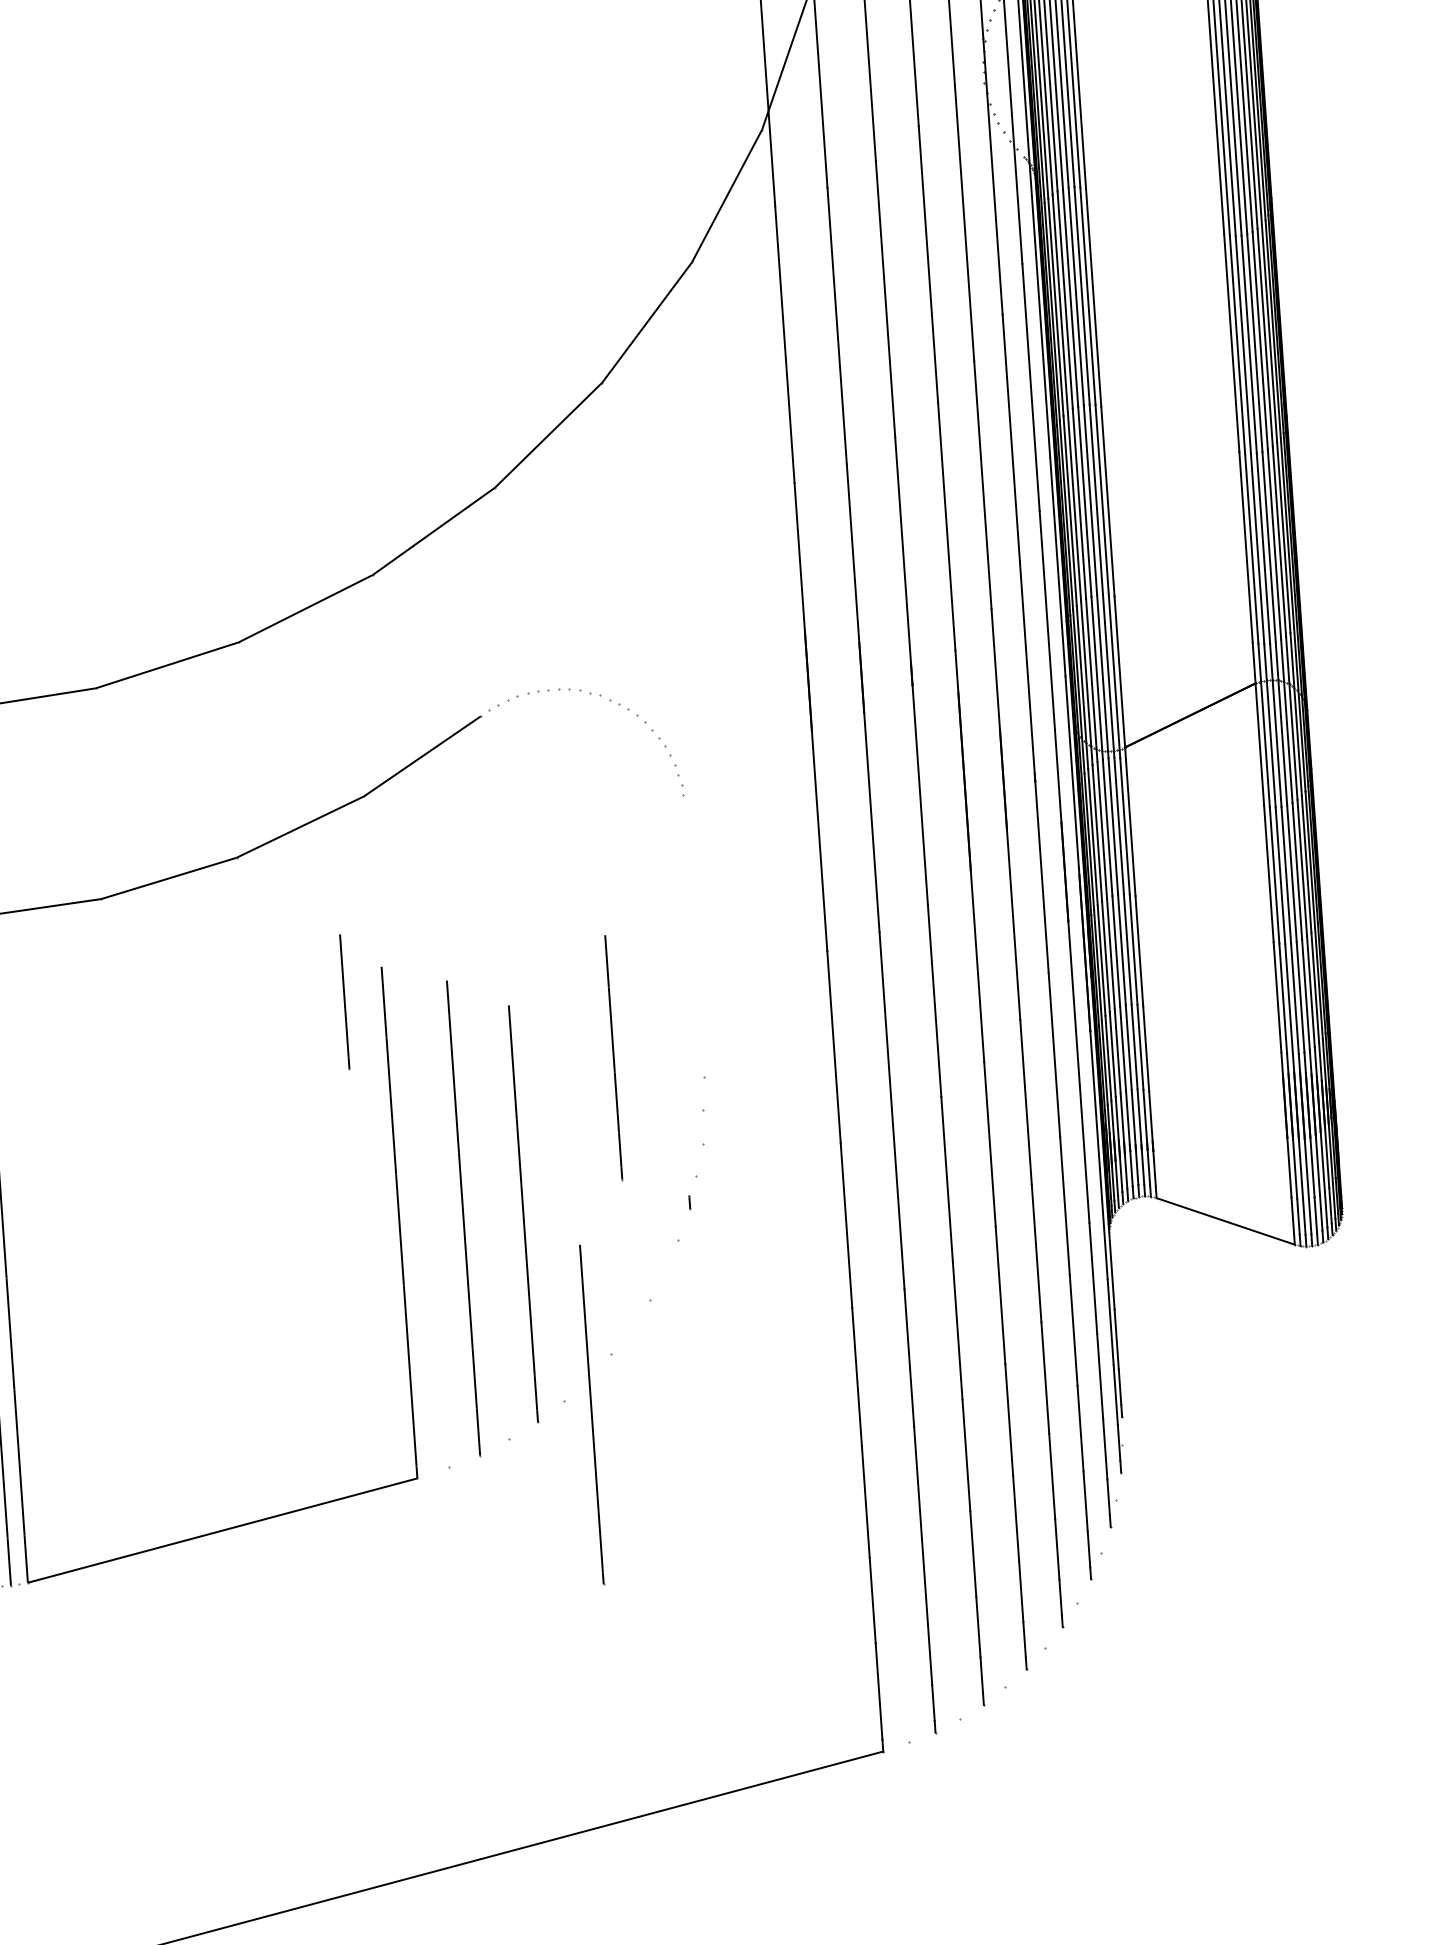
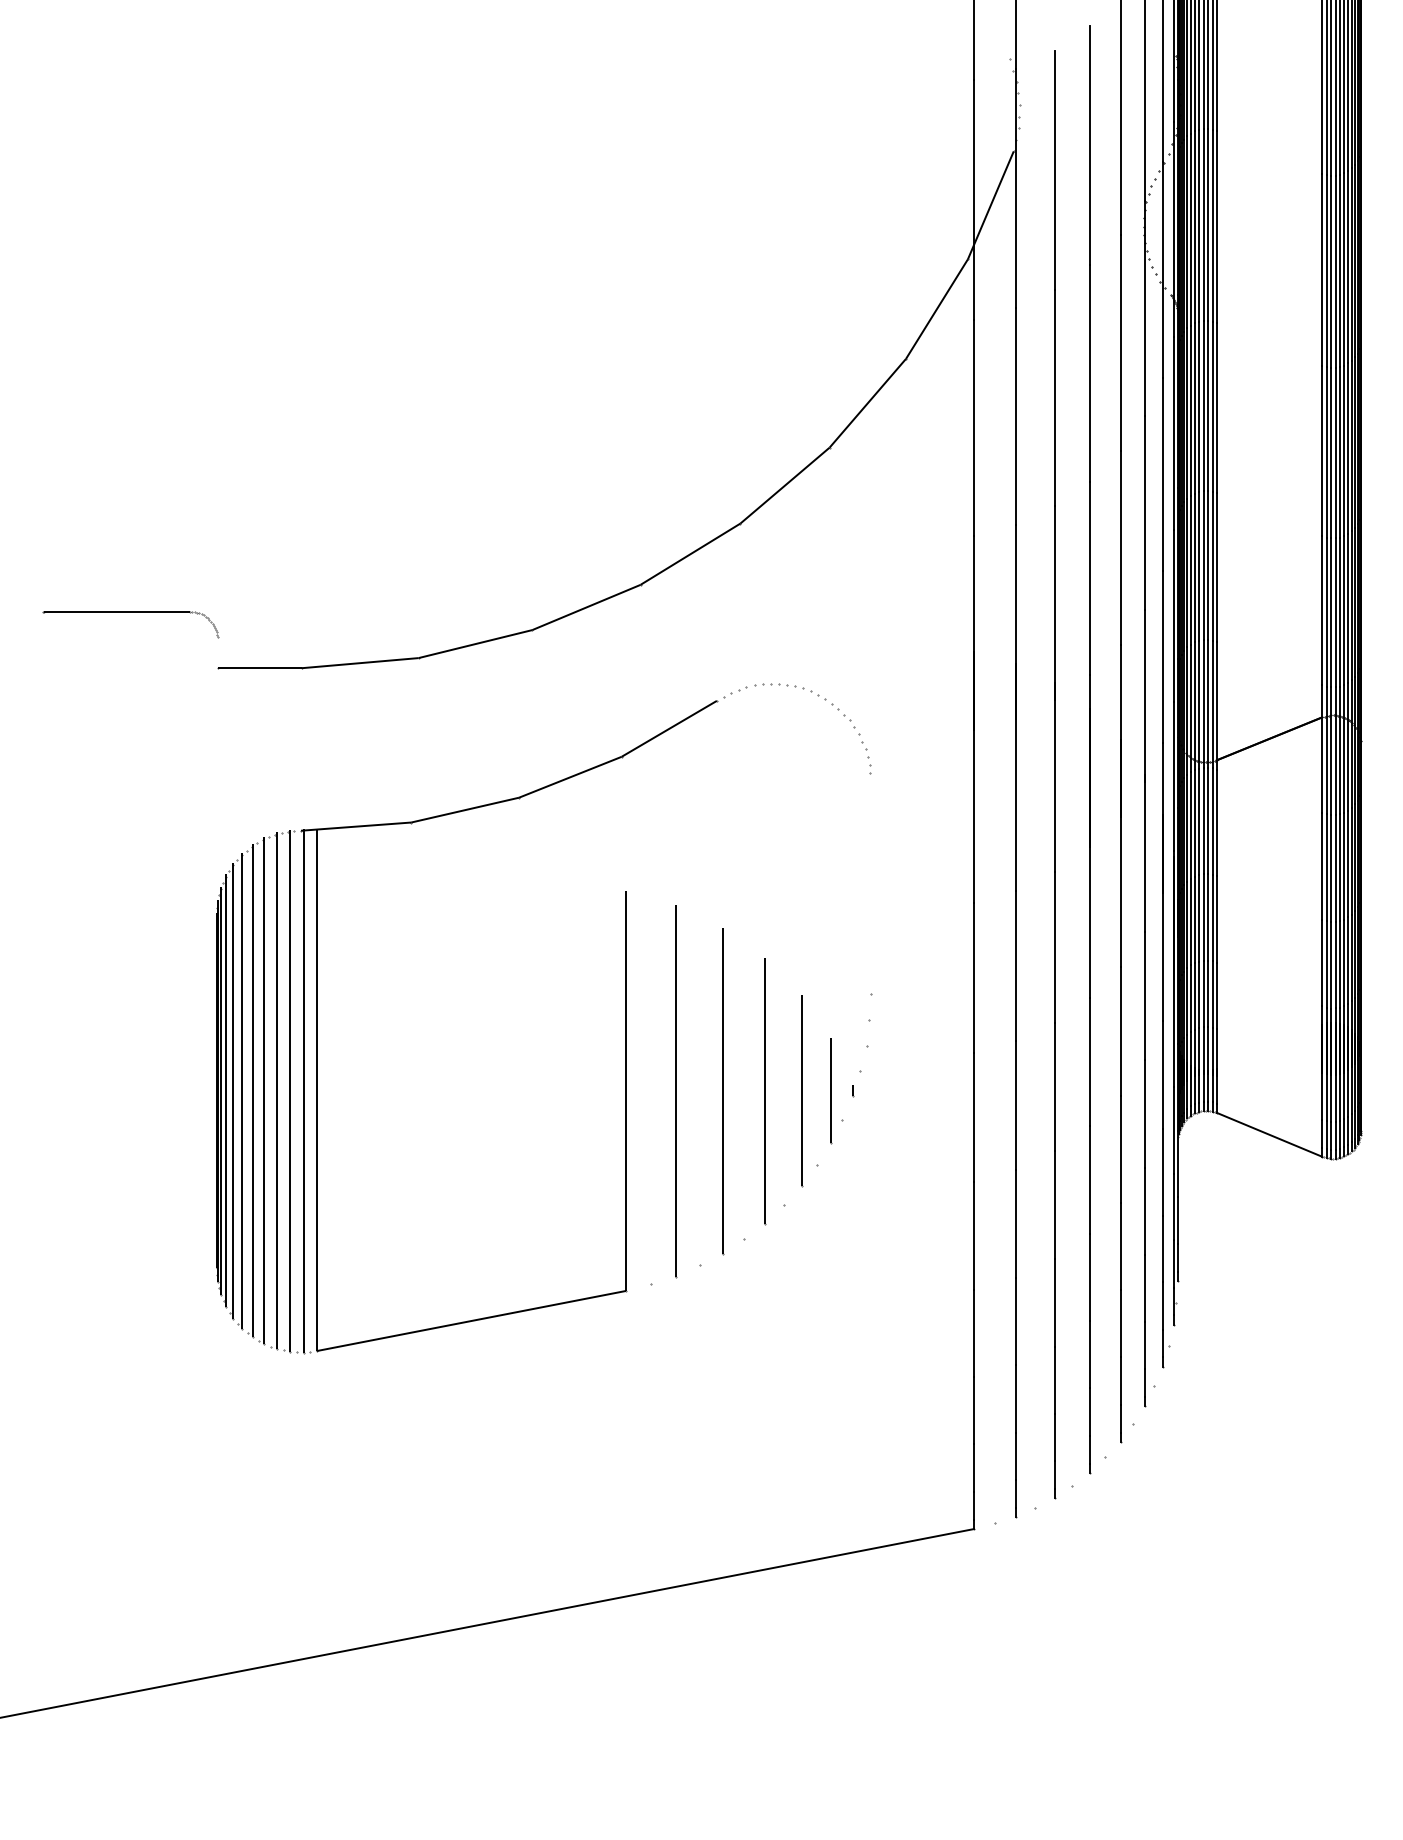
line: (344, 1002) -> (831, 1091), moved
line: (614, 1058) -> (802, 1091), moved
line: (592, 1415) -> (765, 1091), moved

